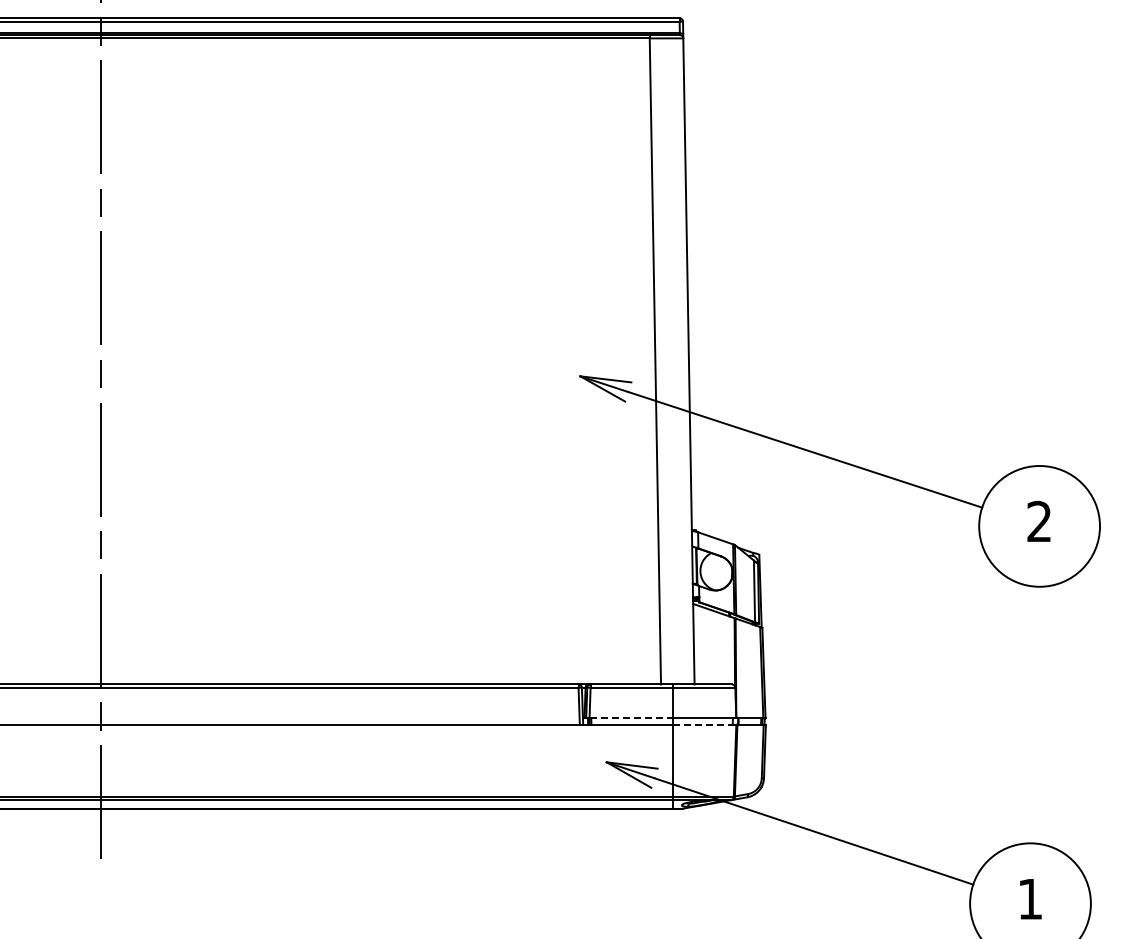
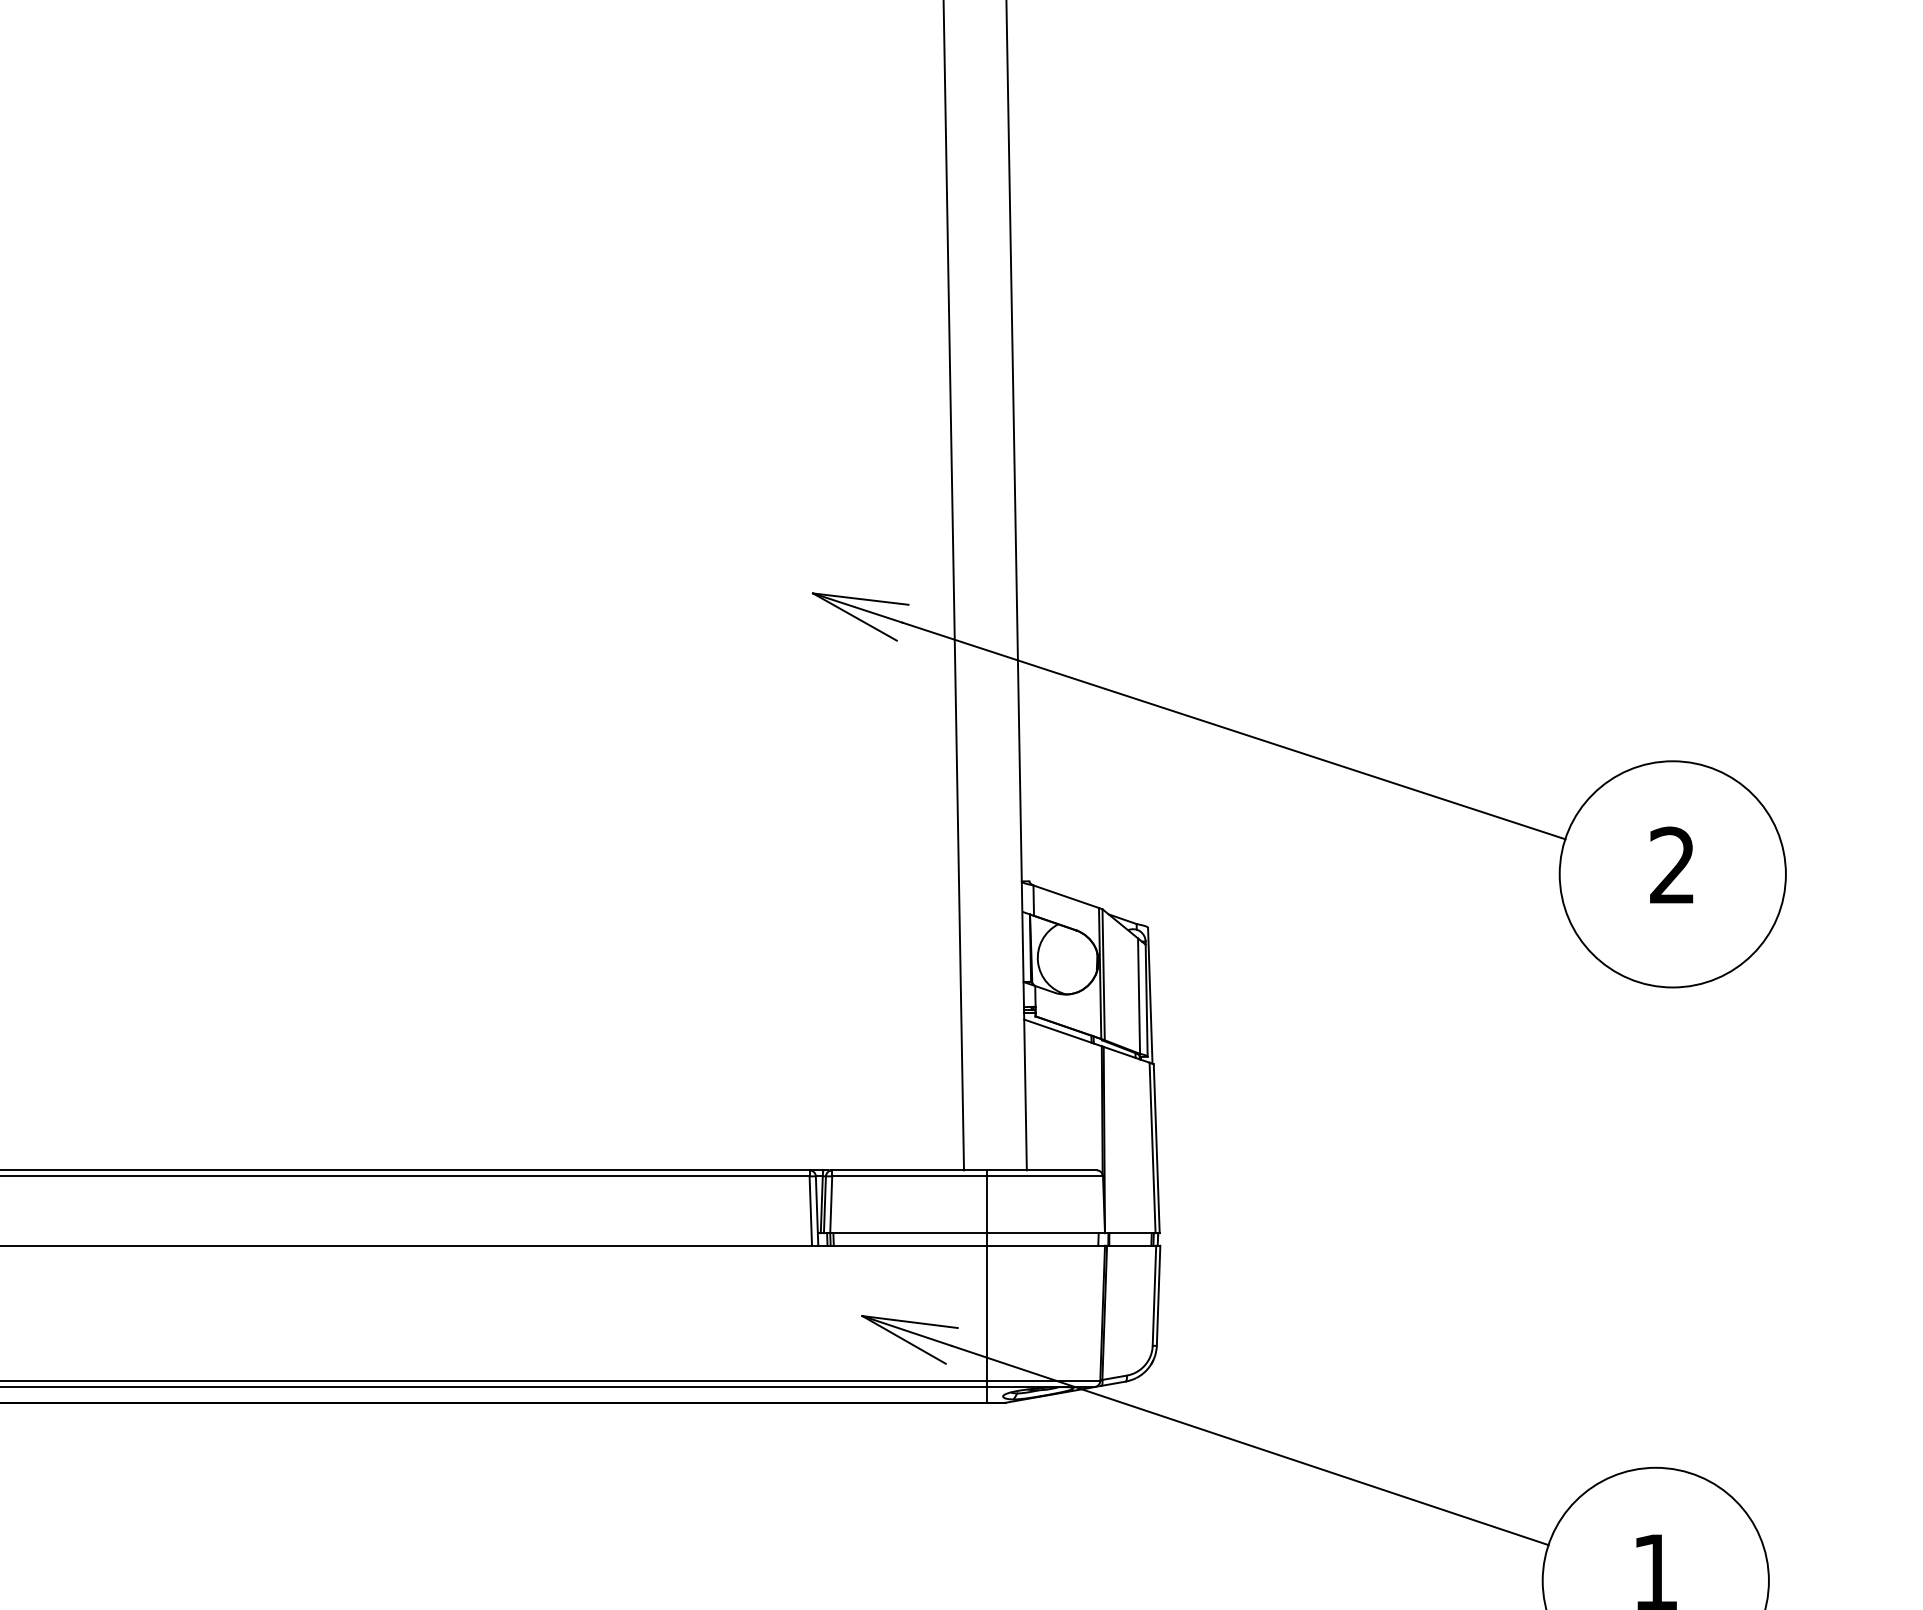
line: (631, 718) -> (908, 1234), dashed -> solid
line: (705, 724) -> (1047, 1245), dashed -> solid

